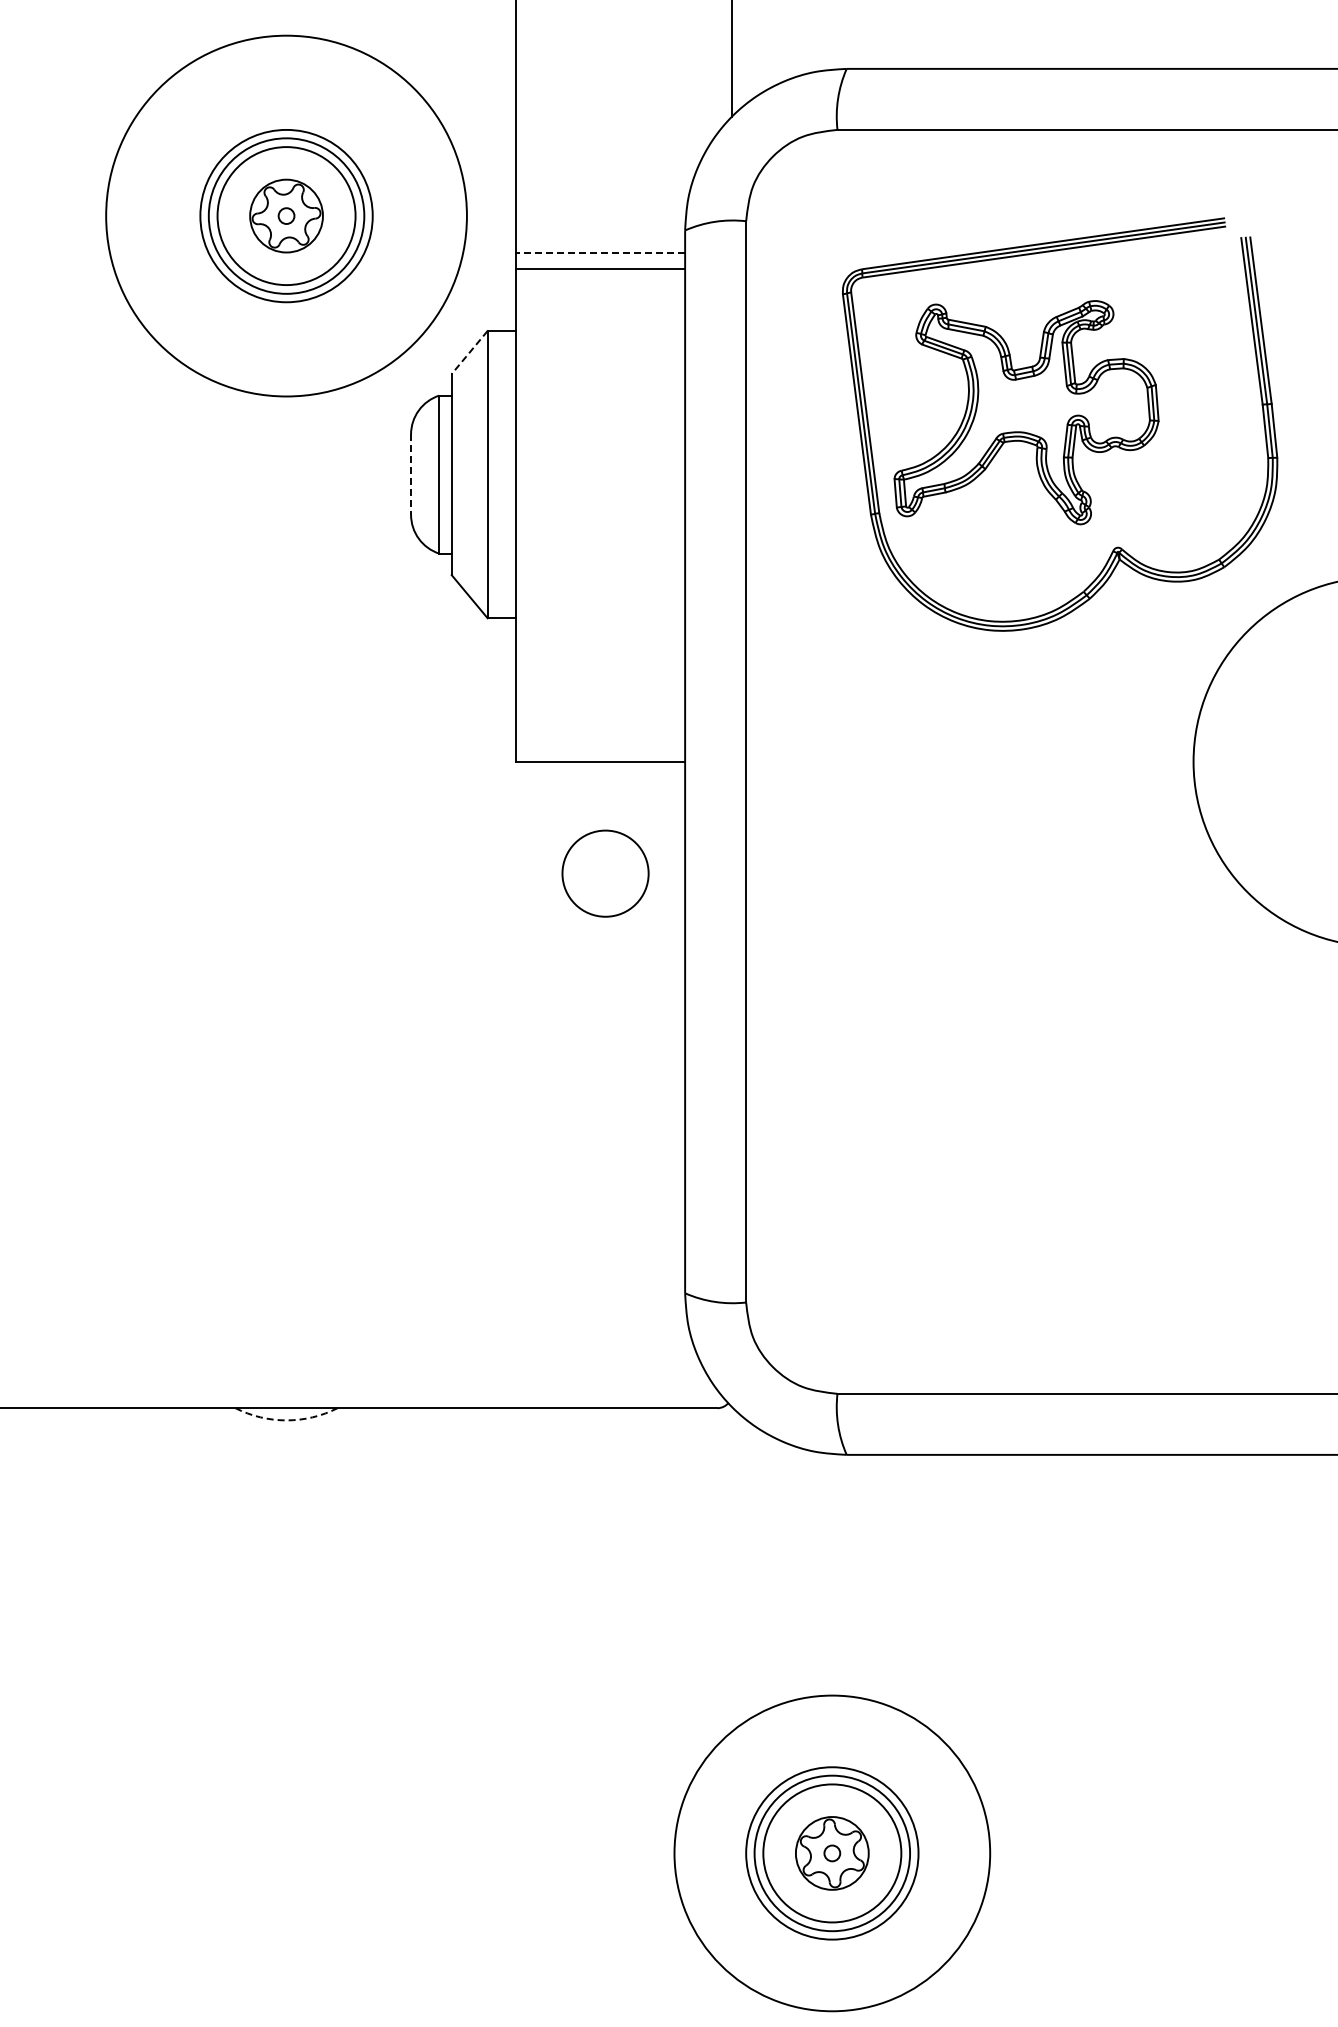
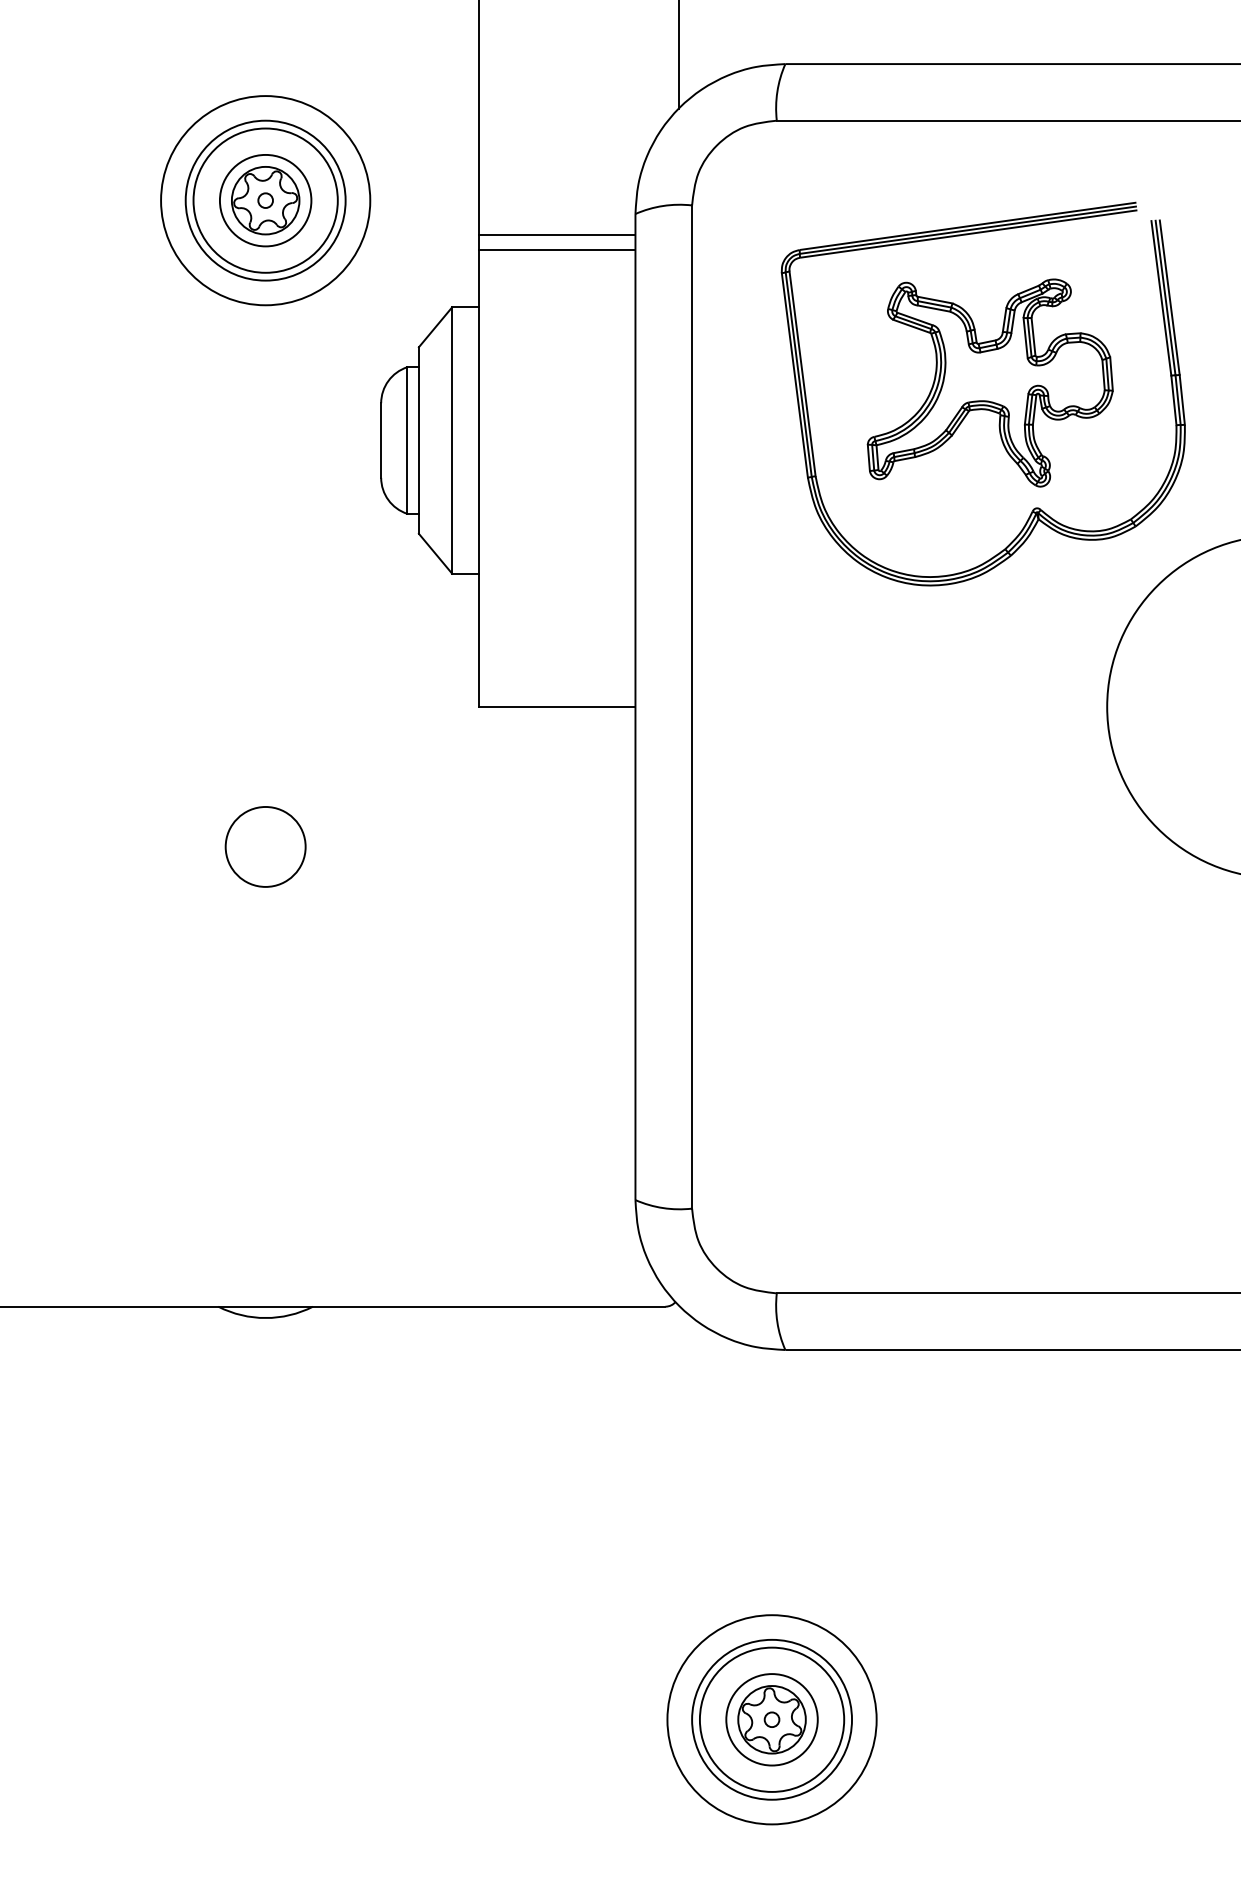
circle: (286, 215) -> (265, 200), size x0.62
circle: (286, 215) -> (265, 200), size x0.71
line: (600, 252) -> (556, 234), dashed -> solid
line: (469, 352) -> (435, 327), dashed -> solid
part: (1026, 412) -> (990, 382), moved
line: (411, 475) -> (381, 441), dashed -> solid
circle: (605, 873) -> (265, 846), moved
arc: (286, 1420) -> (265, 1318), dashed -> solid
circle: (832, 1853) -> (772, 1719), size x0.71
circle: (832, 1853) -> (772, 1719), size x0.71

